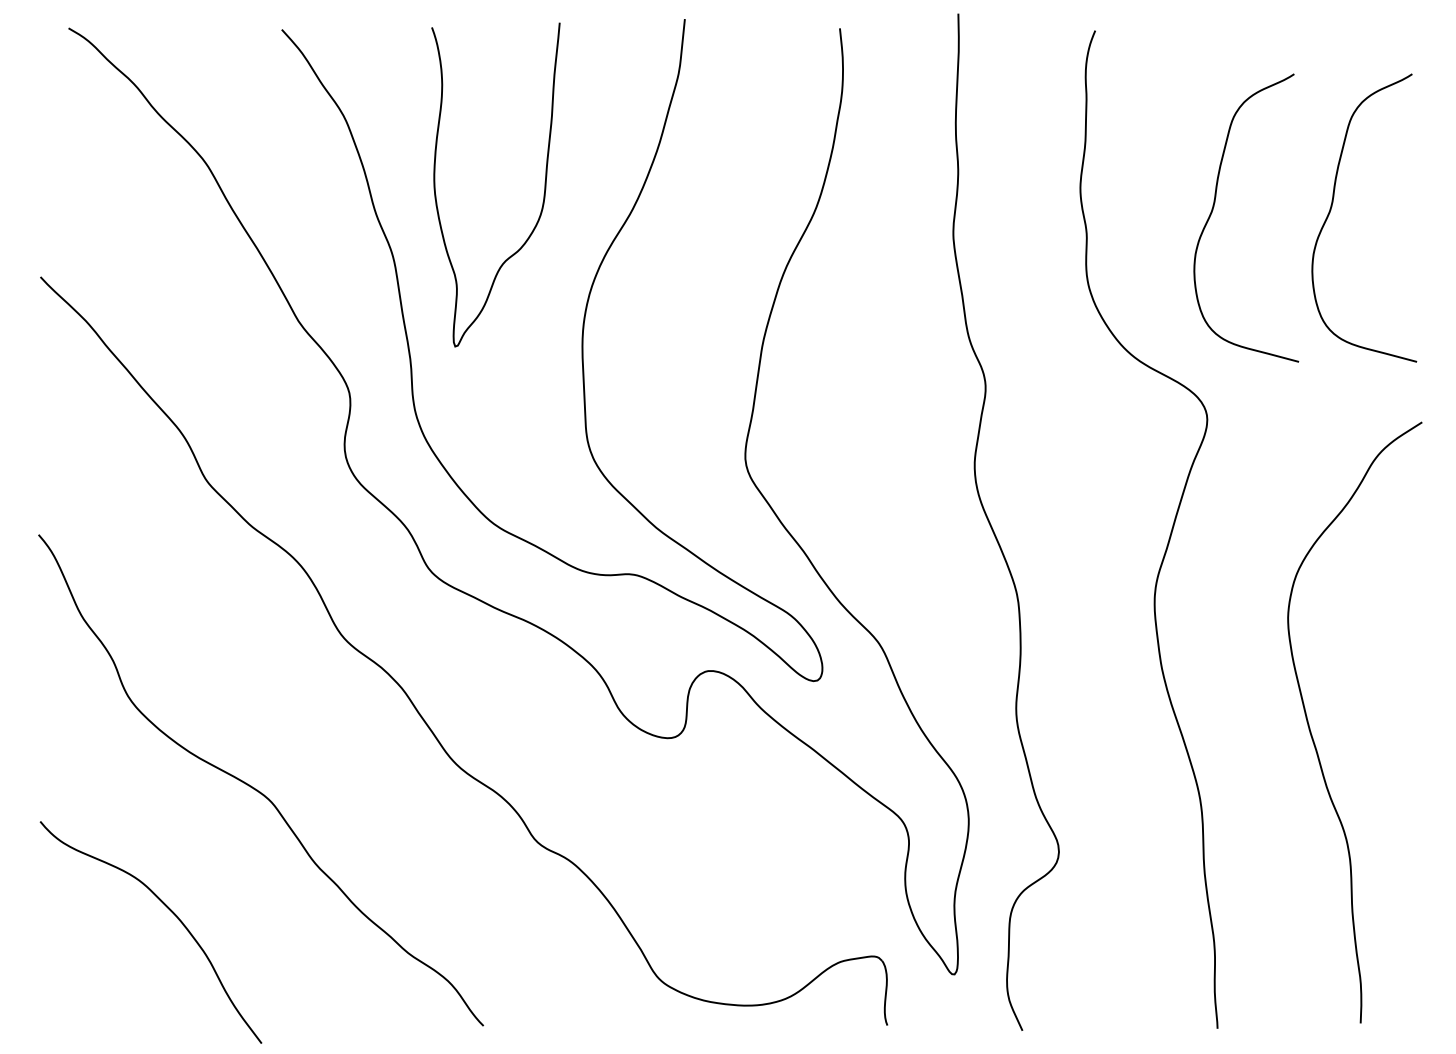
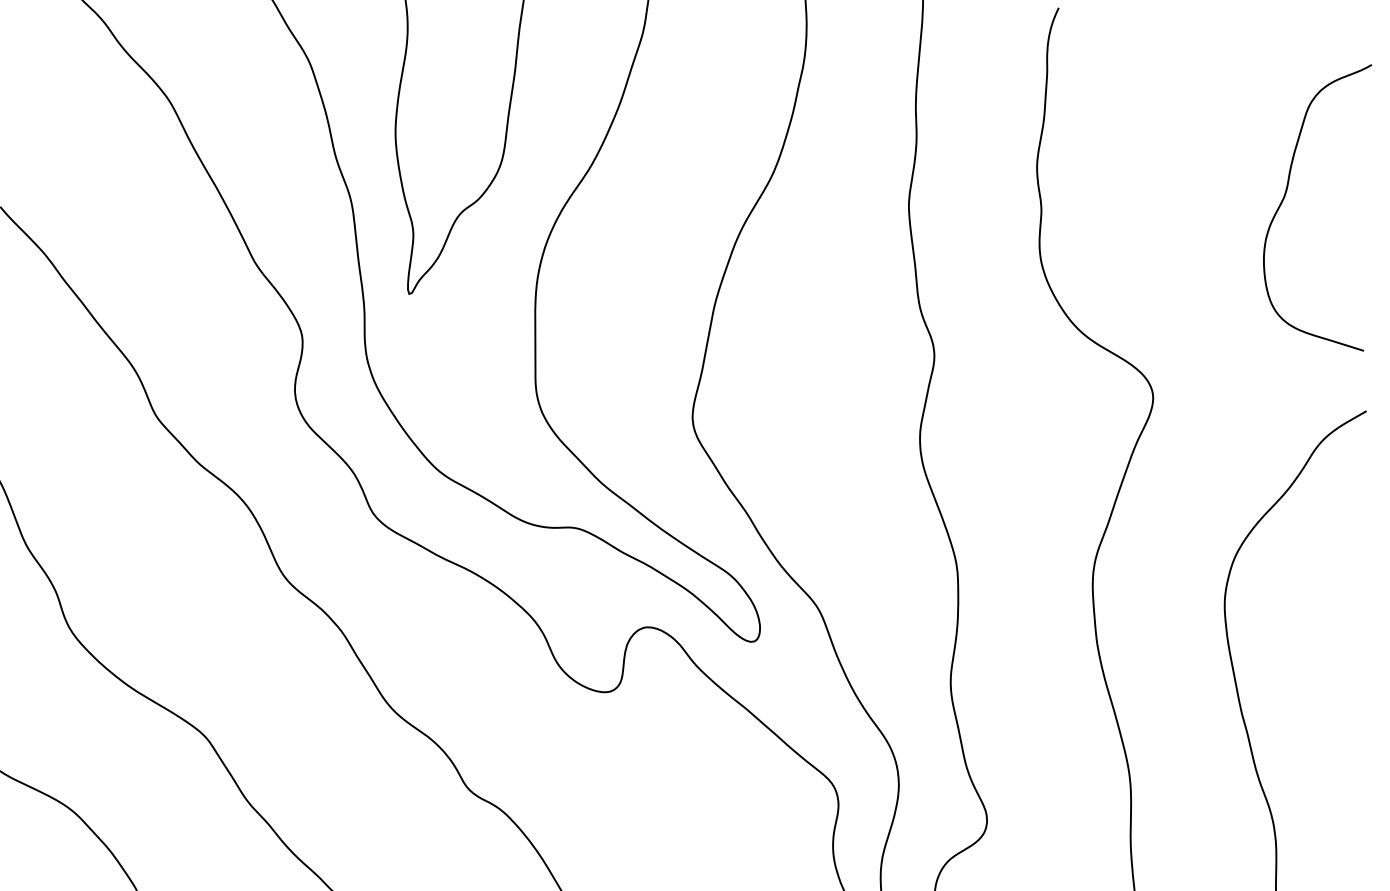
curve: (1214, 207) -> (1169, 188), removed

